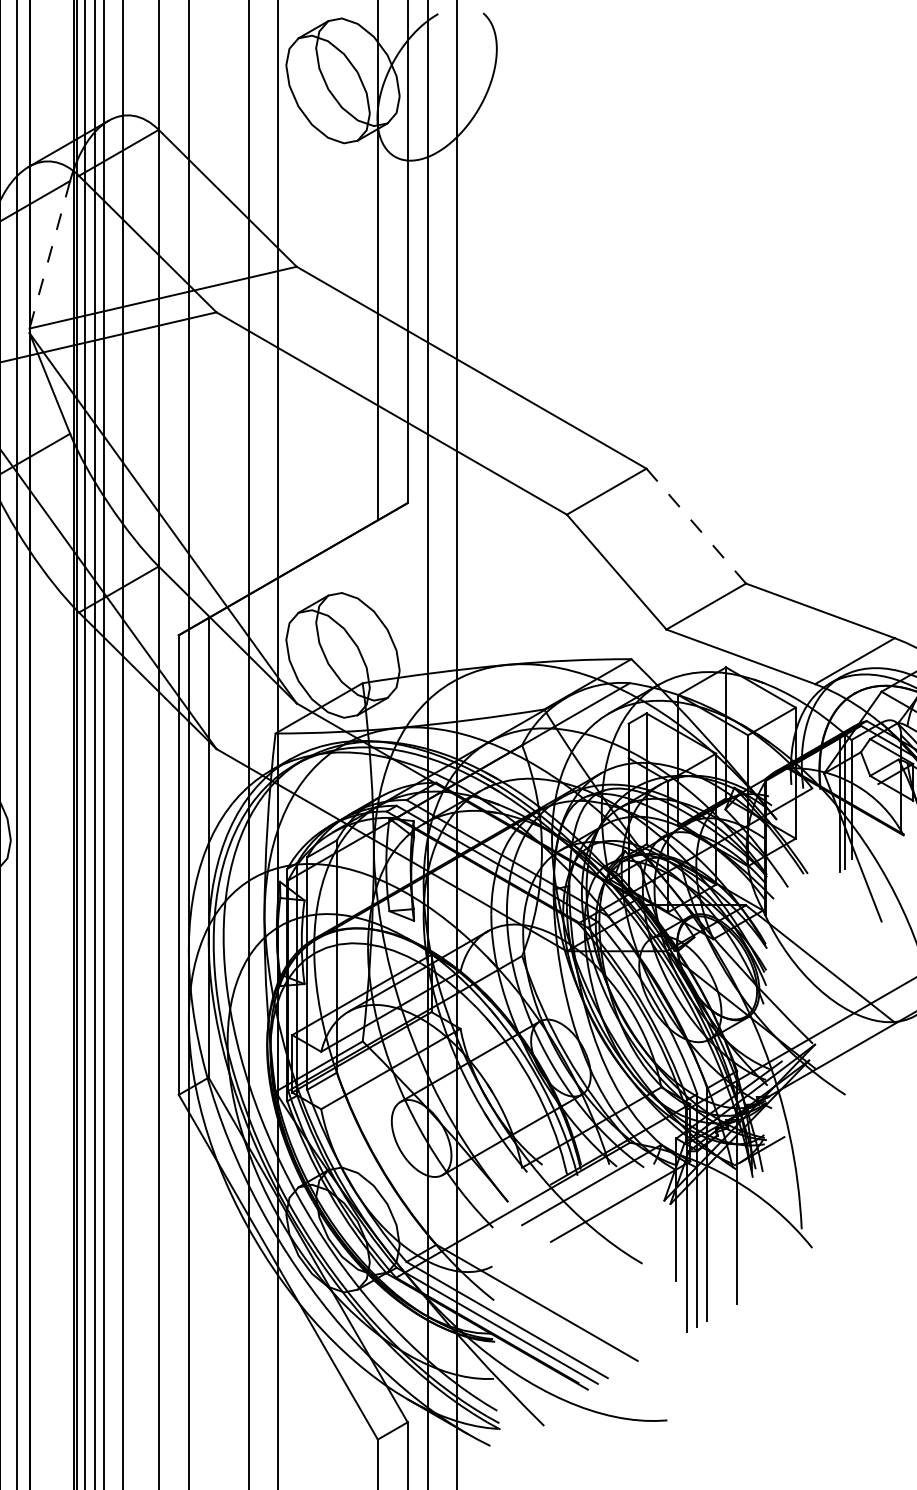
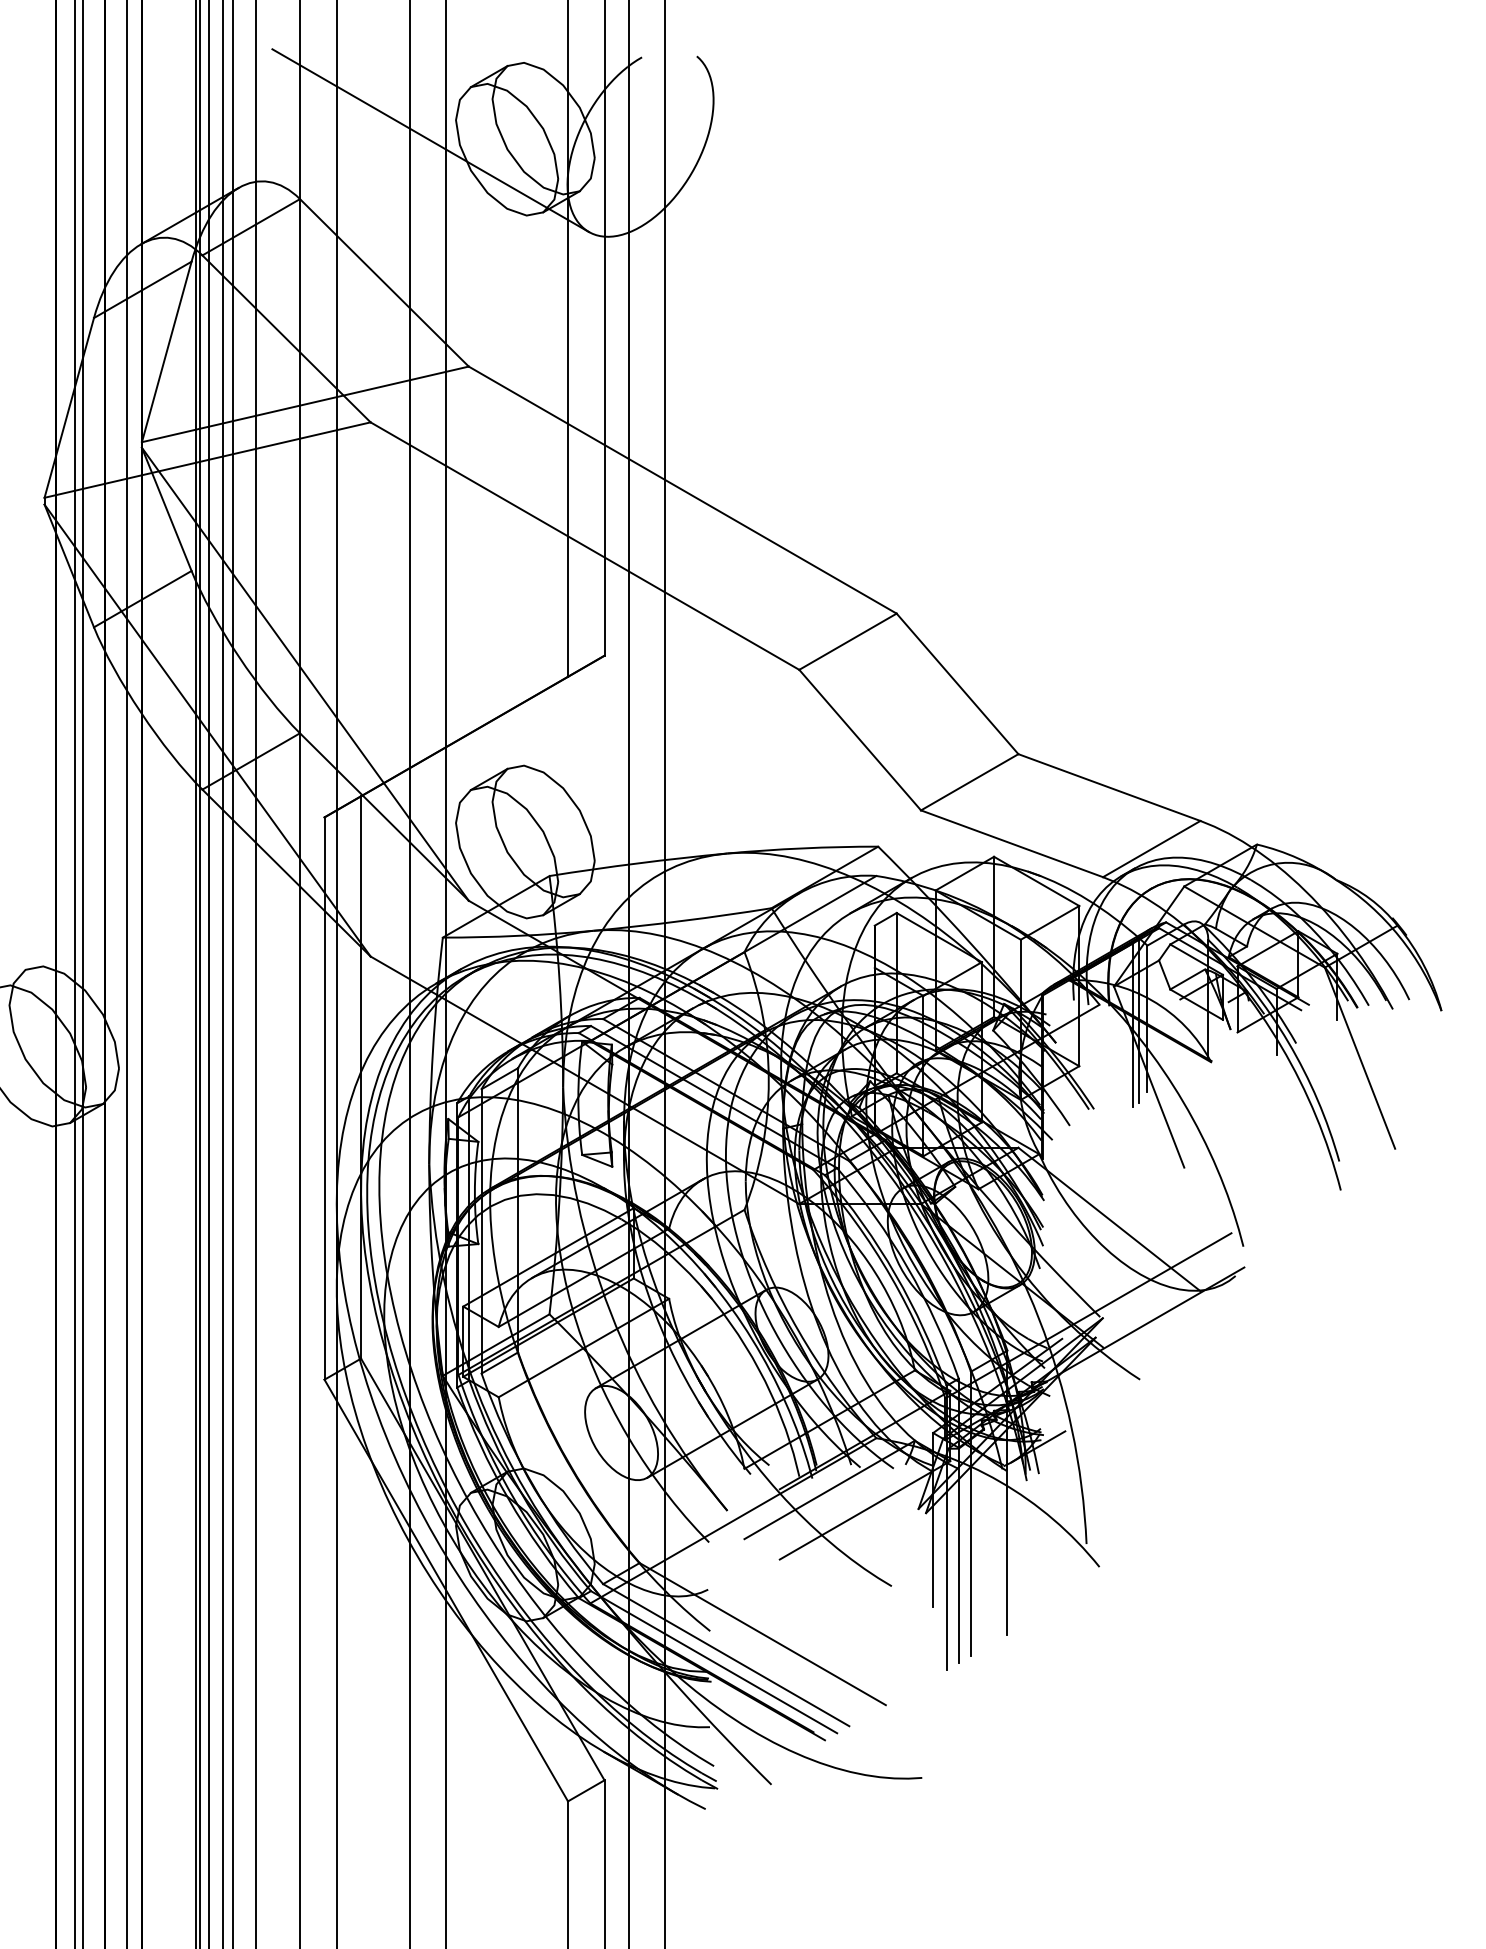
line: (265, 81) -> (430, 140), added
line: (49, 254) -> (166, 351), dashed -> solid
line: (696, 525) -> (957, 683), dashed -> solid

